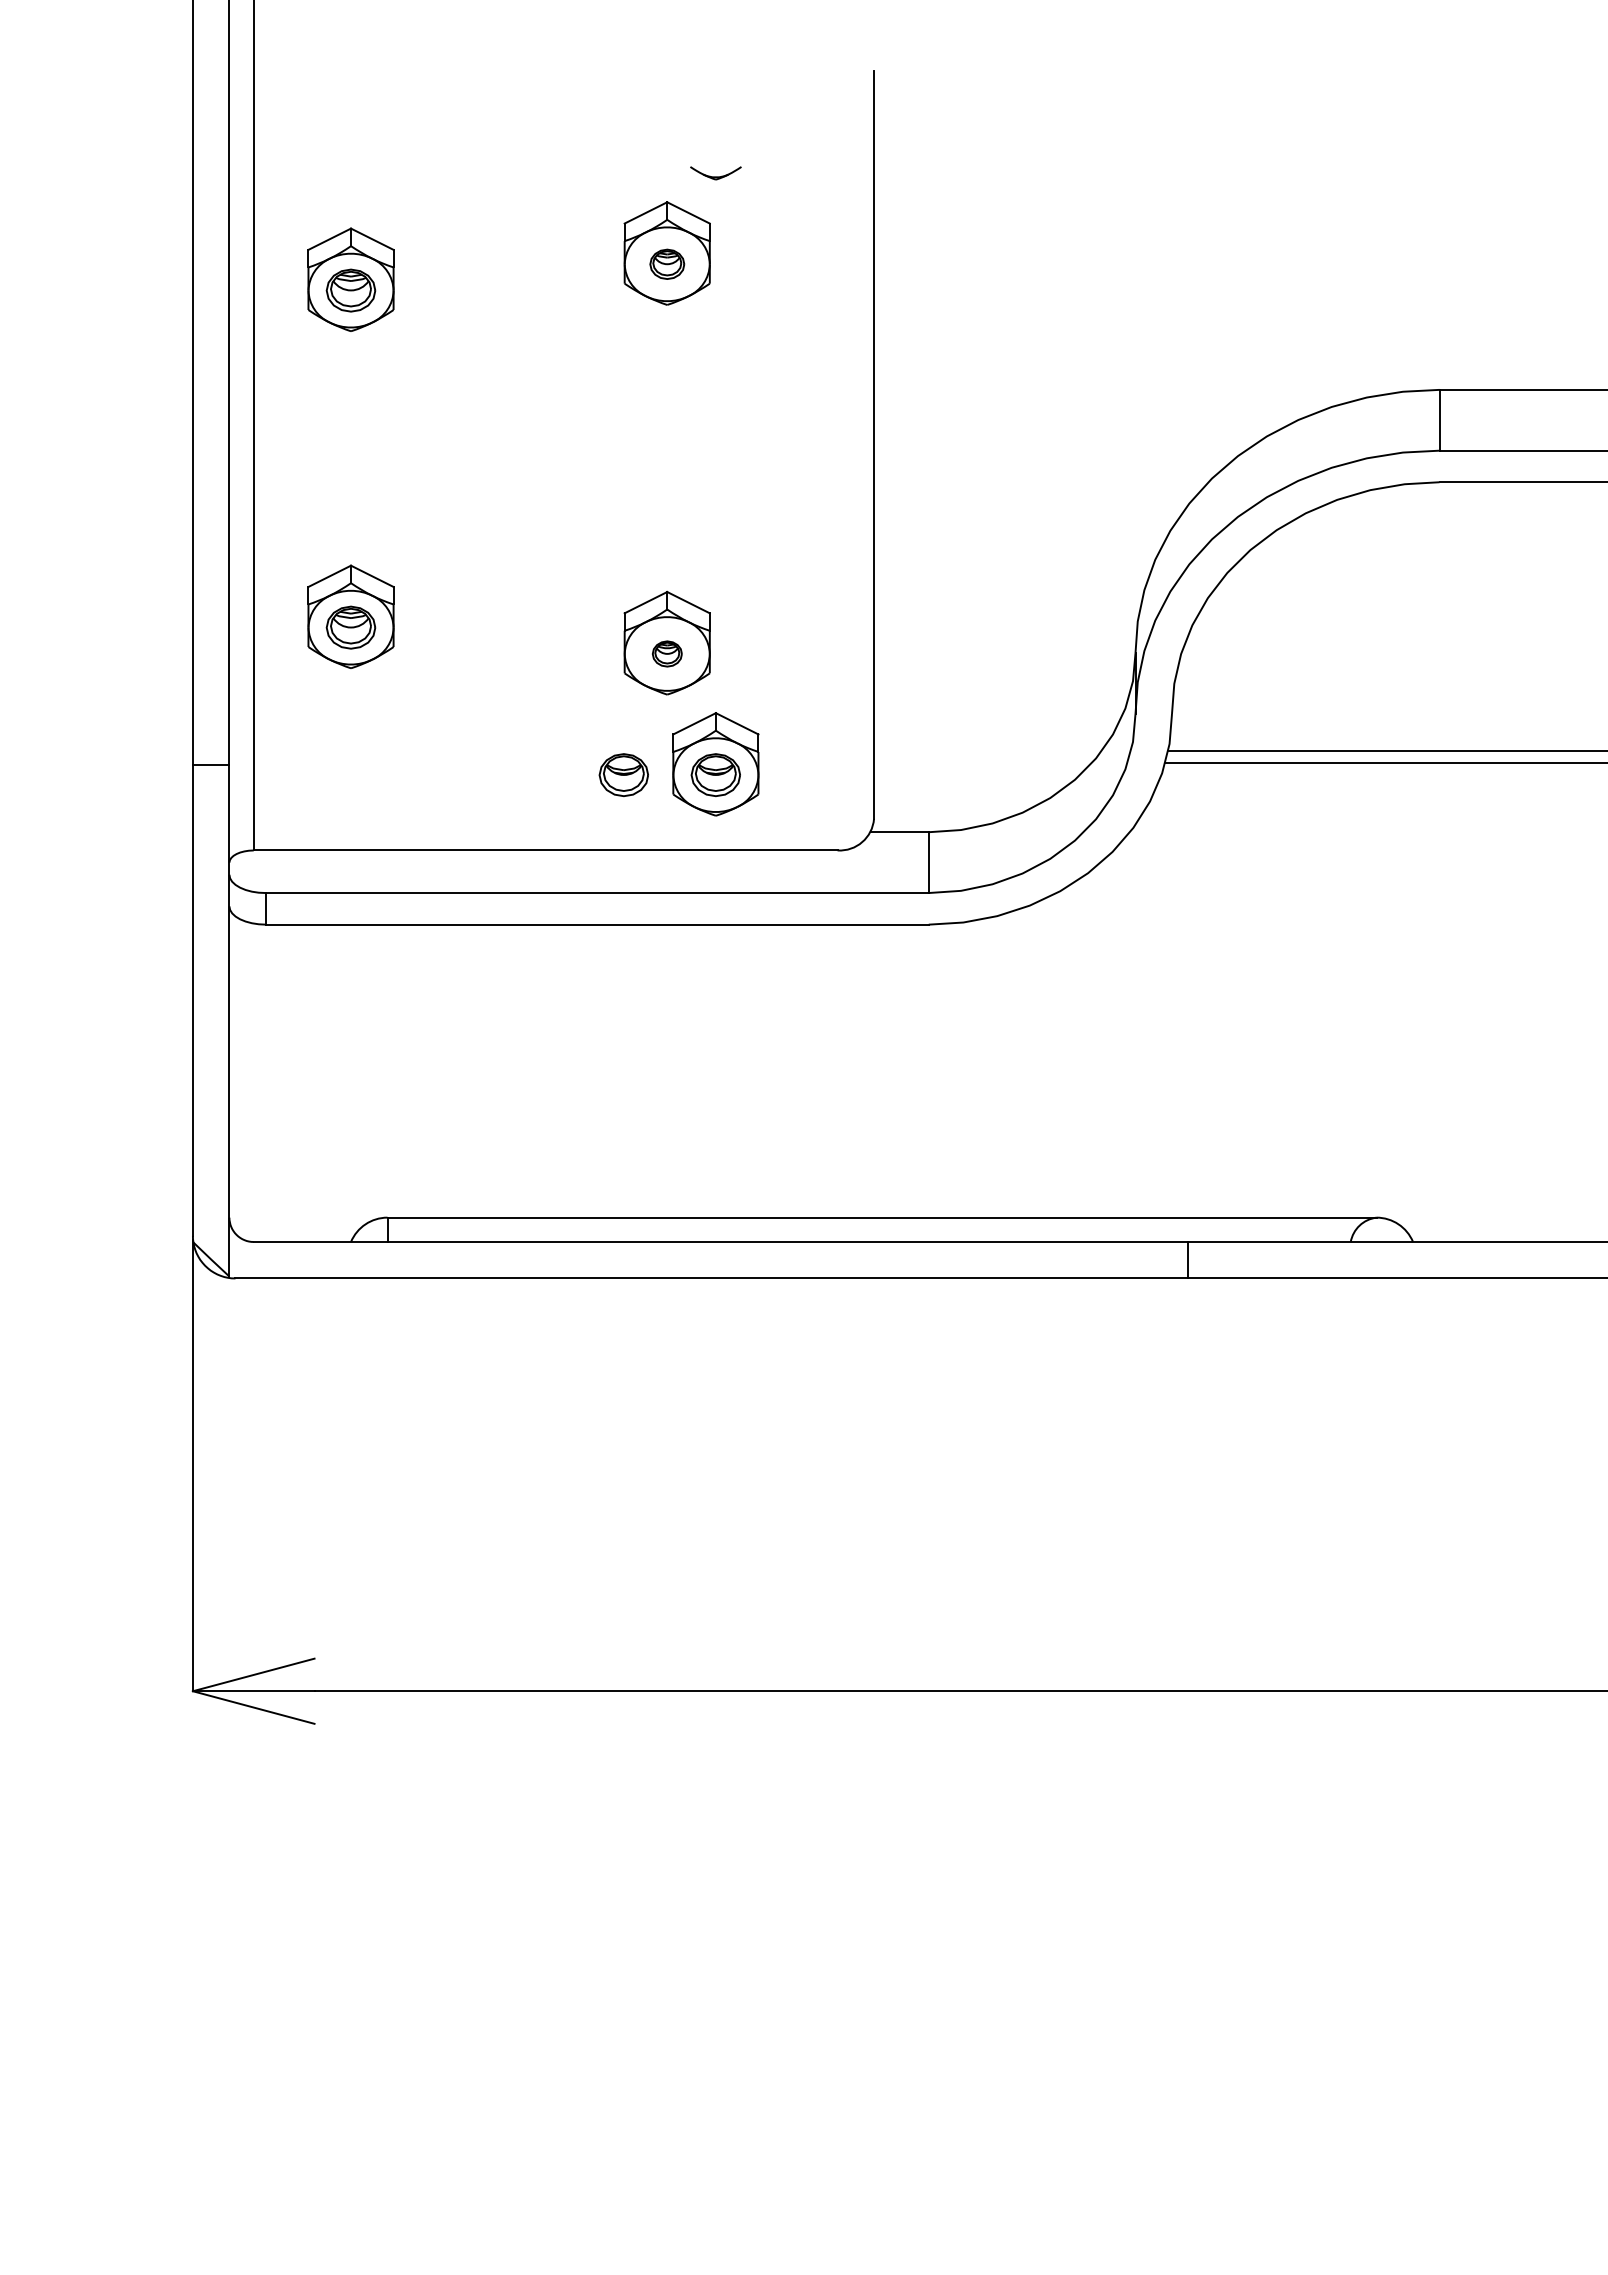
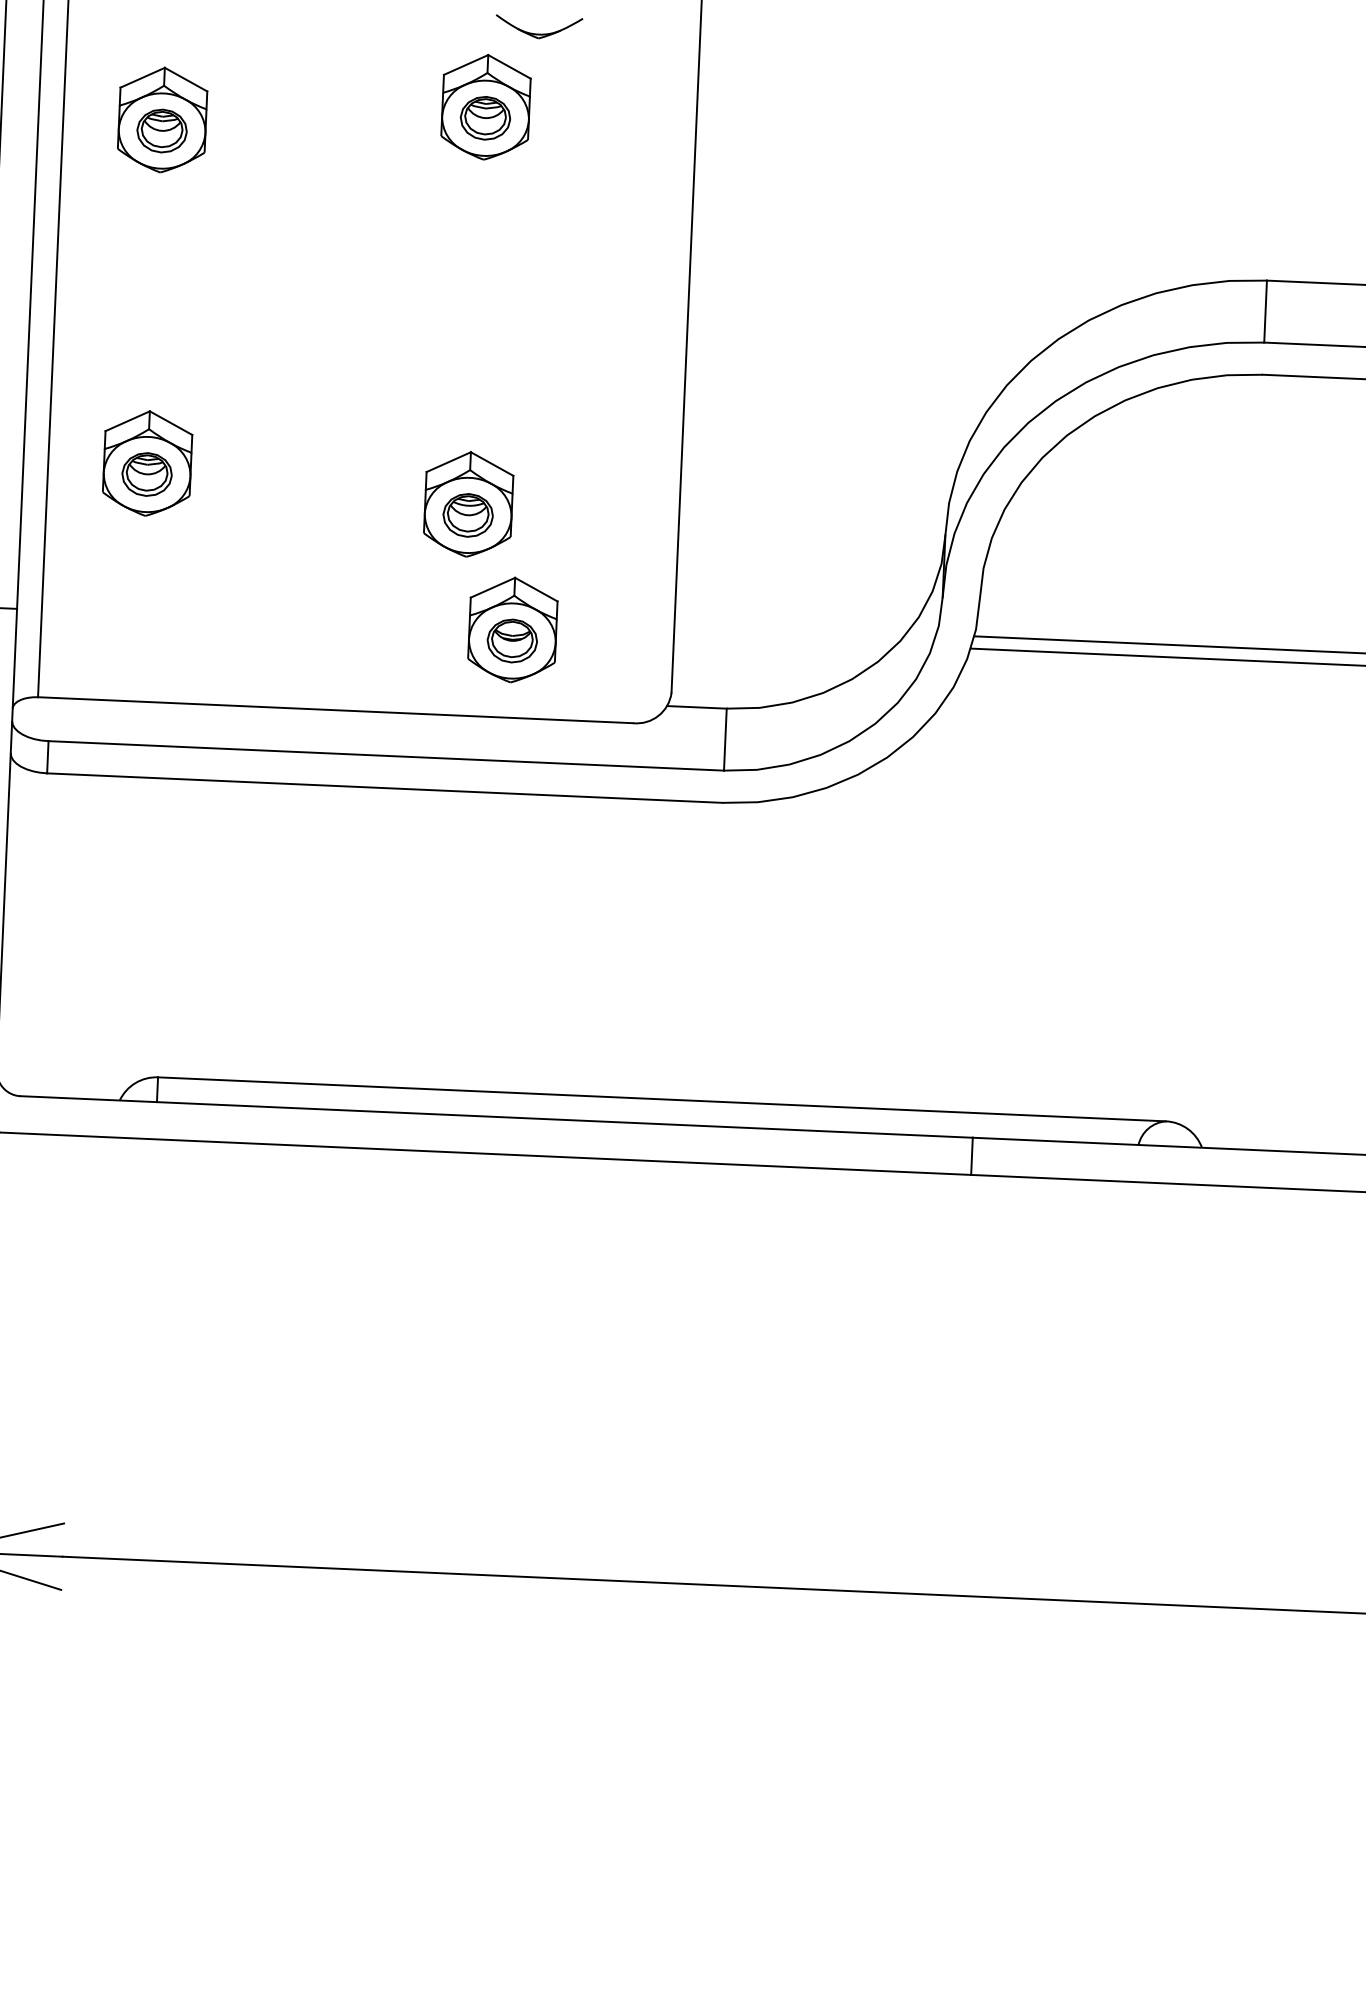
part: (715, 173) -> (538, 27), size x1.67
part: (667, 264) -> (485, 118), size x1.43
part: (667, 653) -> (468, 514), size x1.67
part: (623, 774) -> (418, 636), removed

